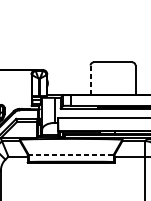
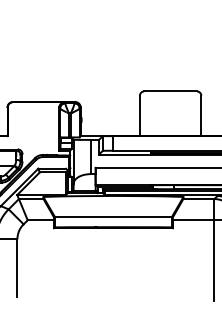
line: (90, 79) -> (139, 115), dashed -> solid
line: (71, 154) -> (113, 217), dashed -> solid

